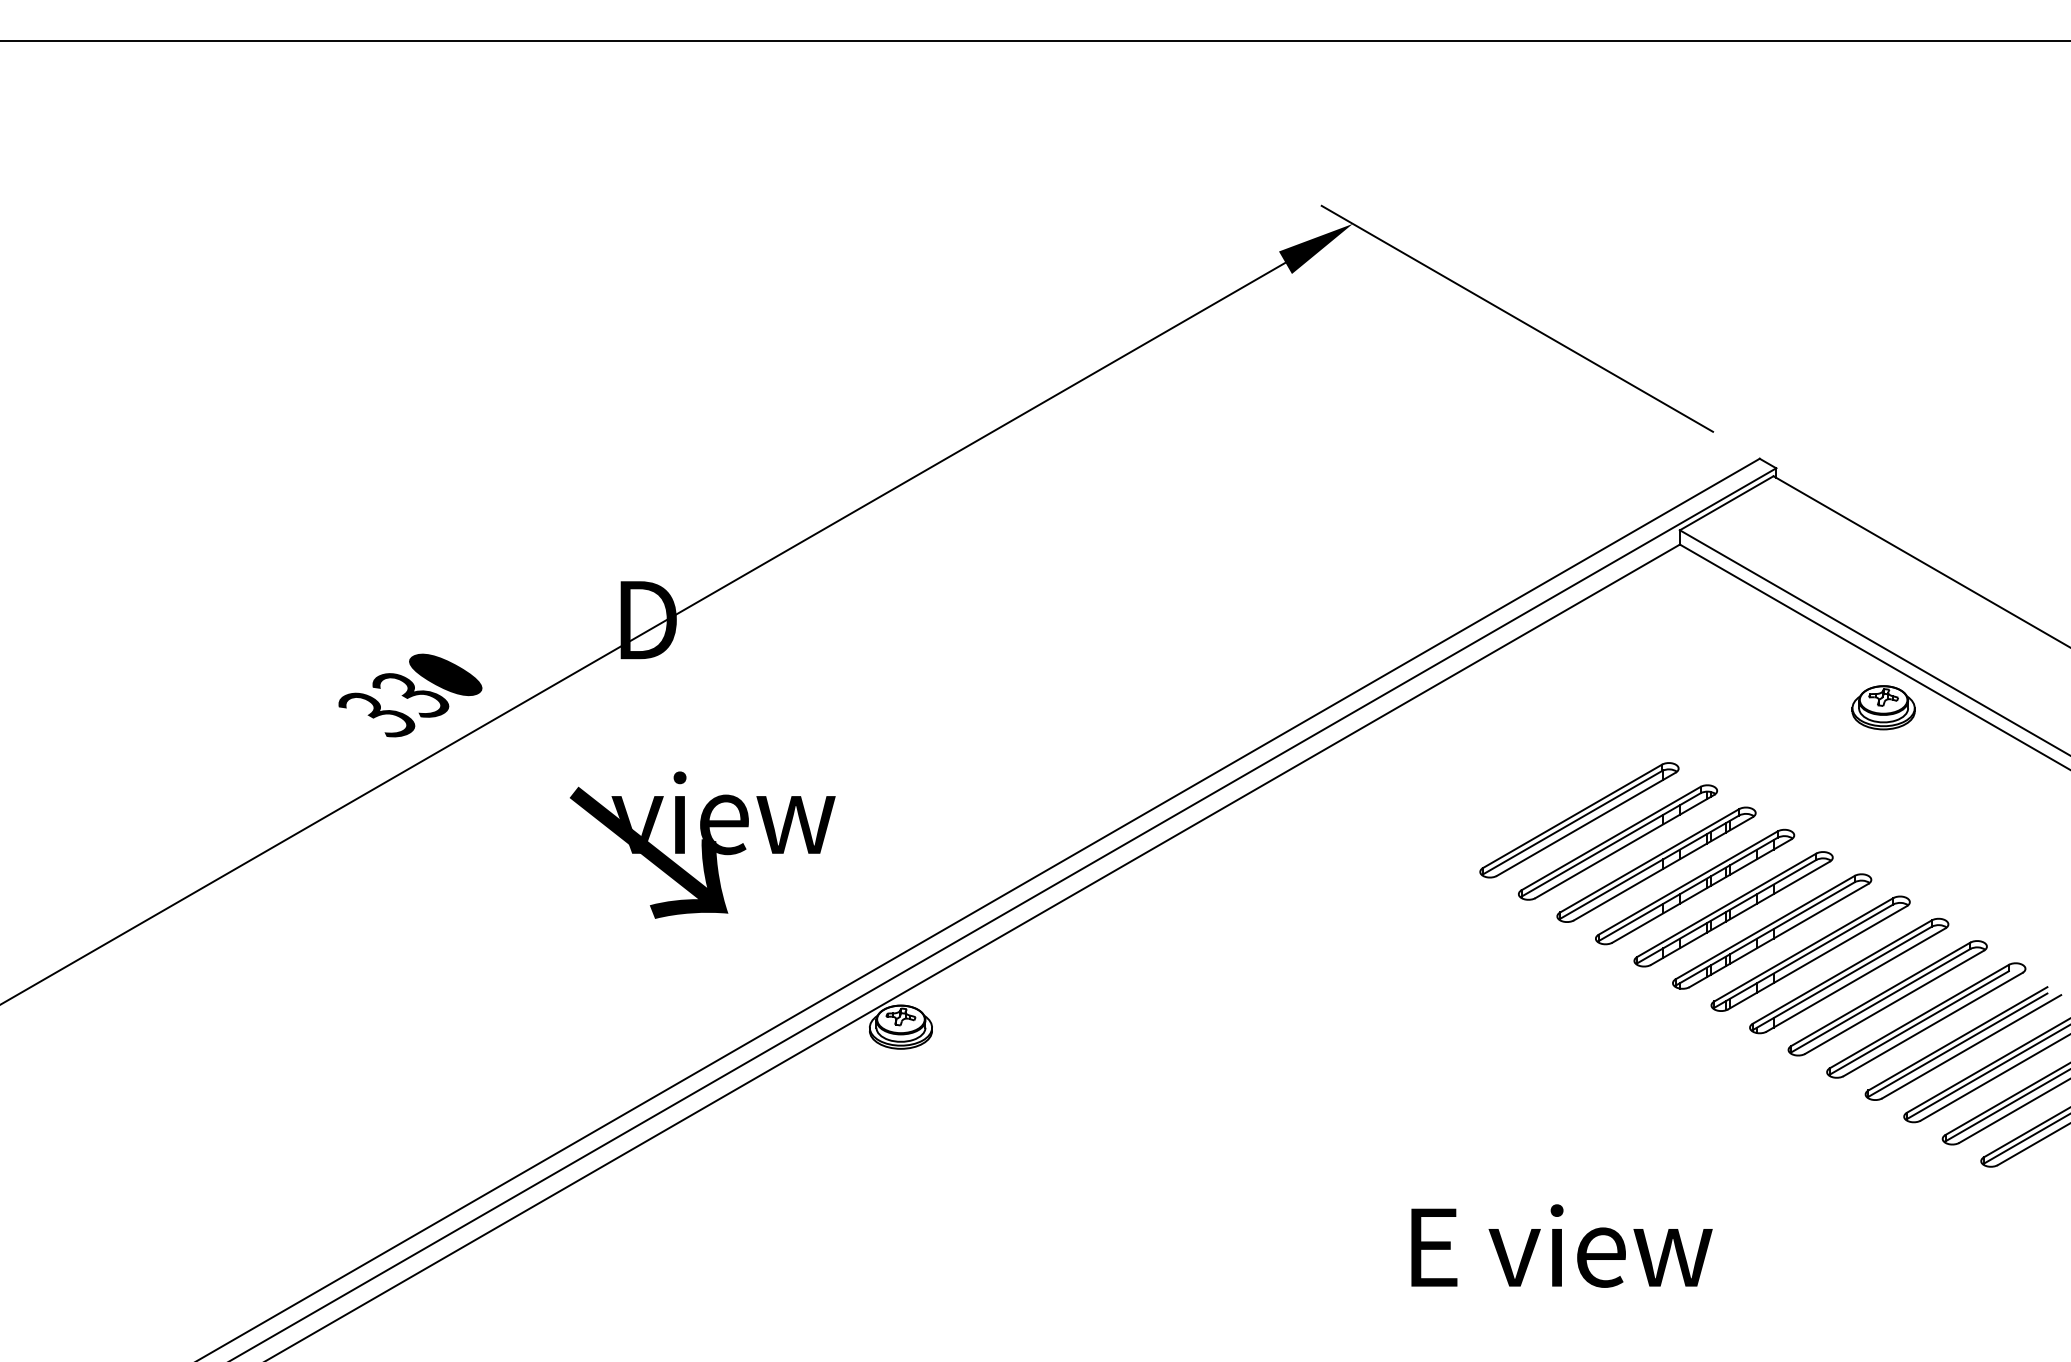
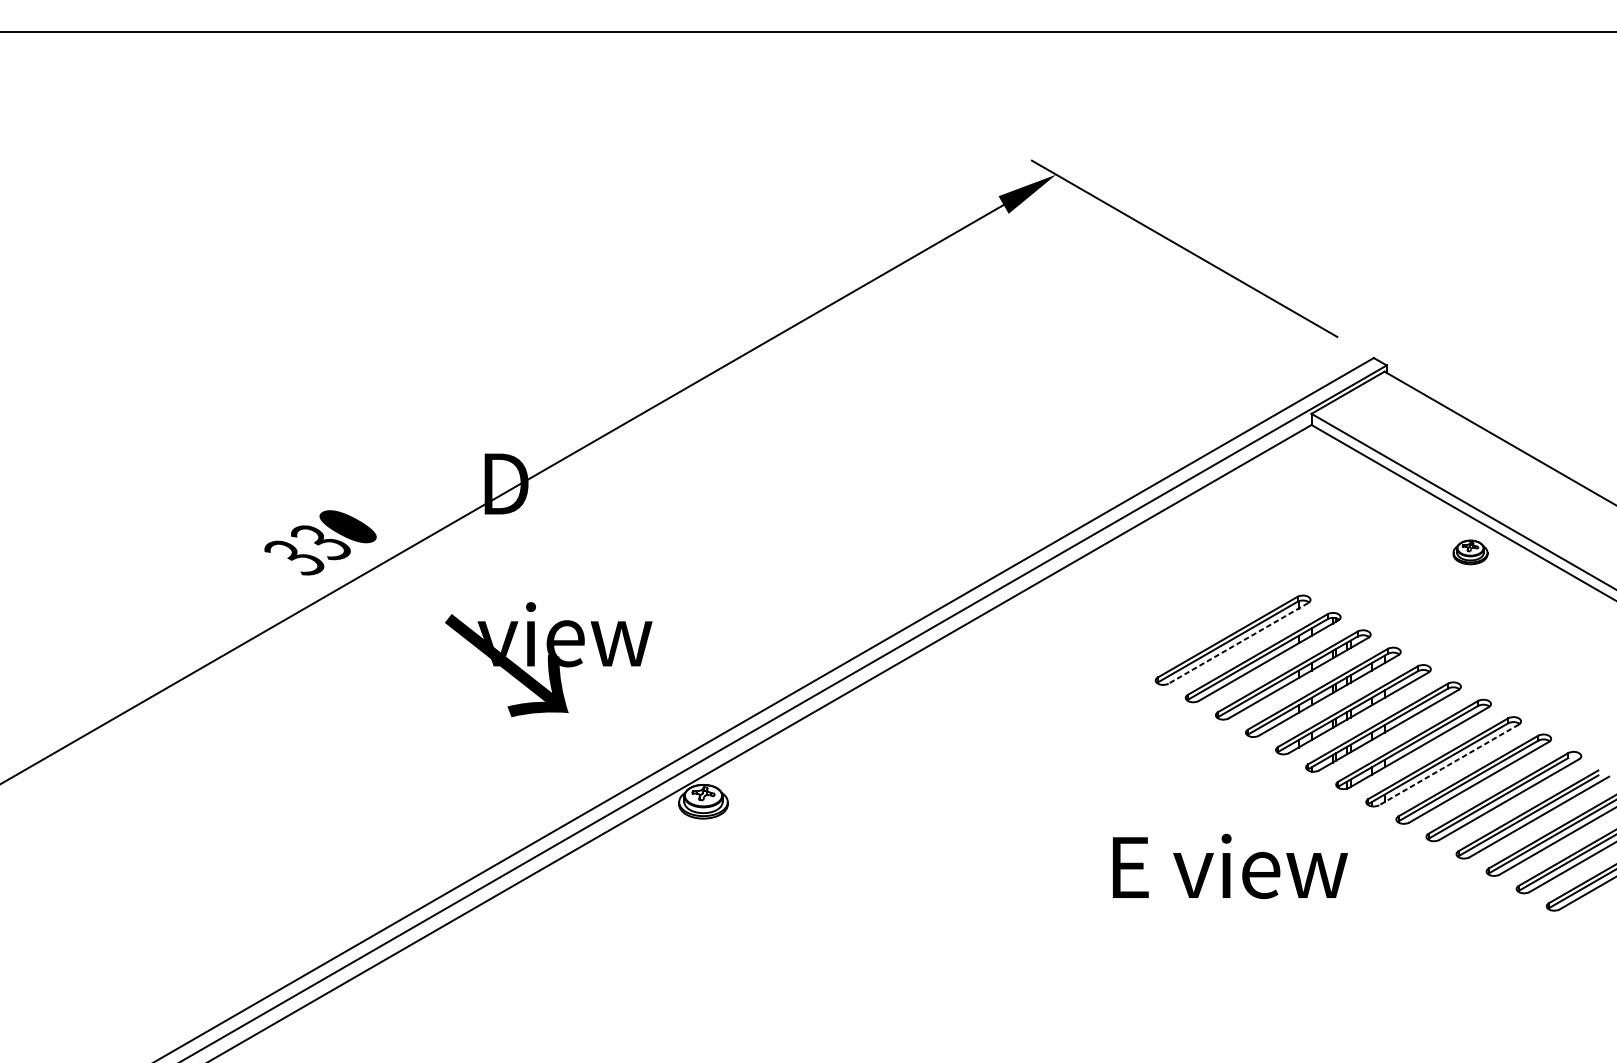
part: (1883, 707) -> (1470, 552), size x0.7
line: (1585, 824) -> (1237, 643), solid -> dashed
line: (1855, 980) -> (1448, 765), solid -> dashed
text: (1561, 1245) -> (1230, 865), moved

